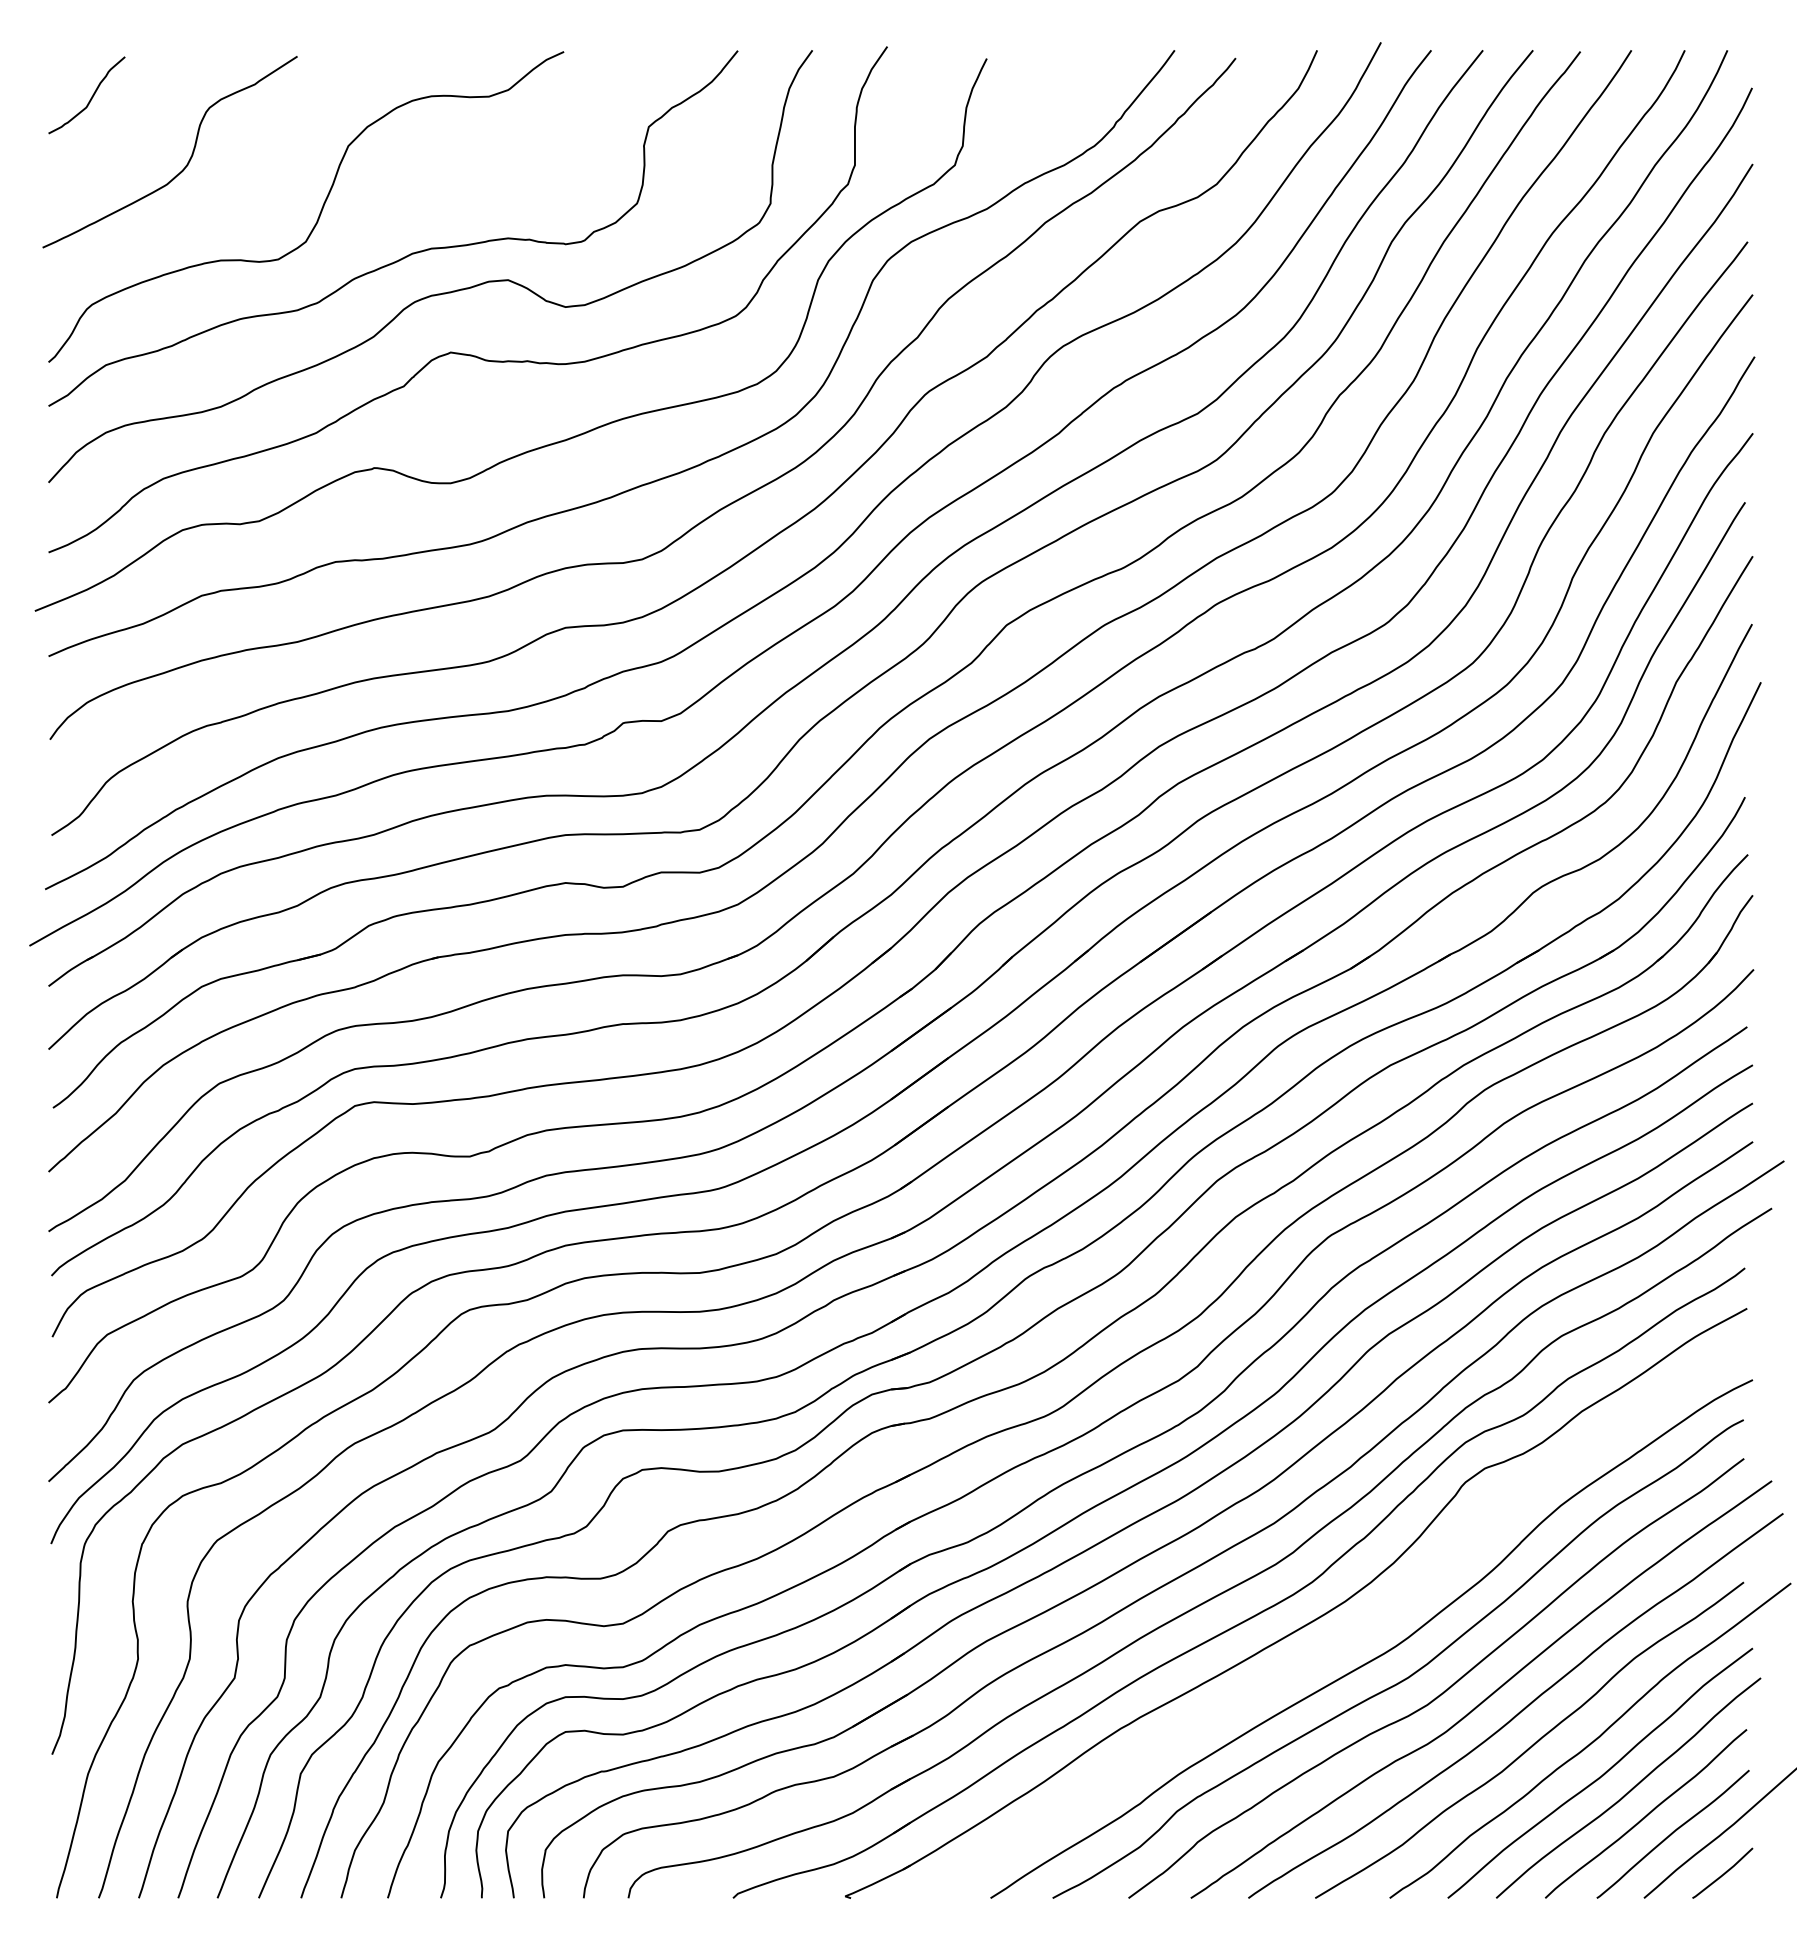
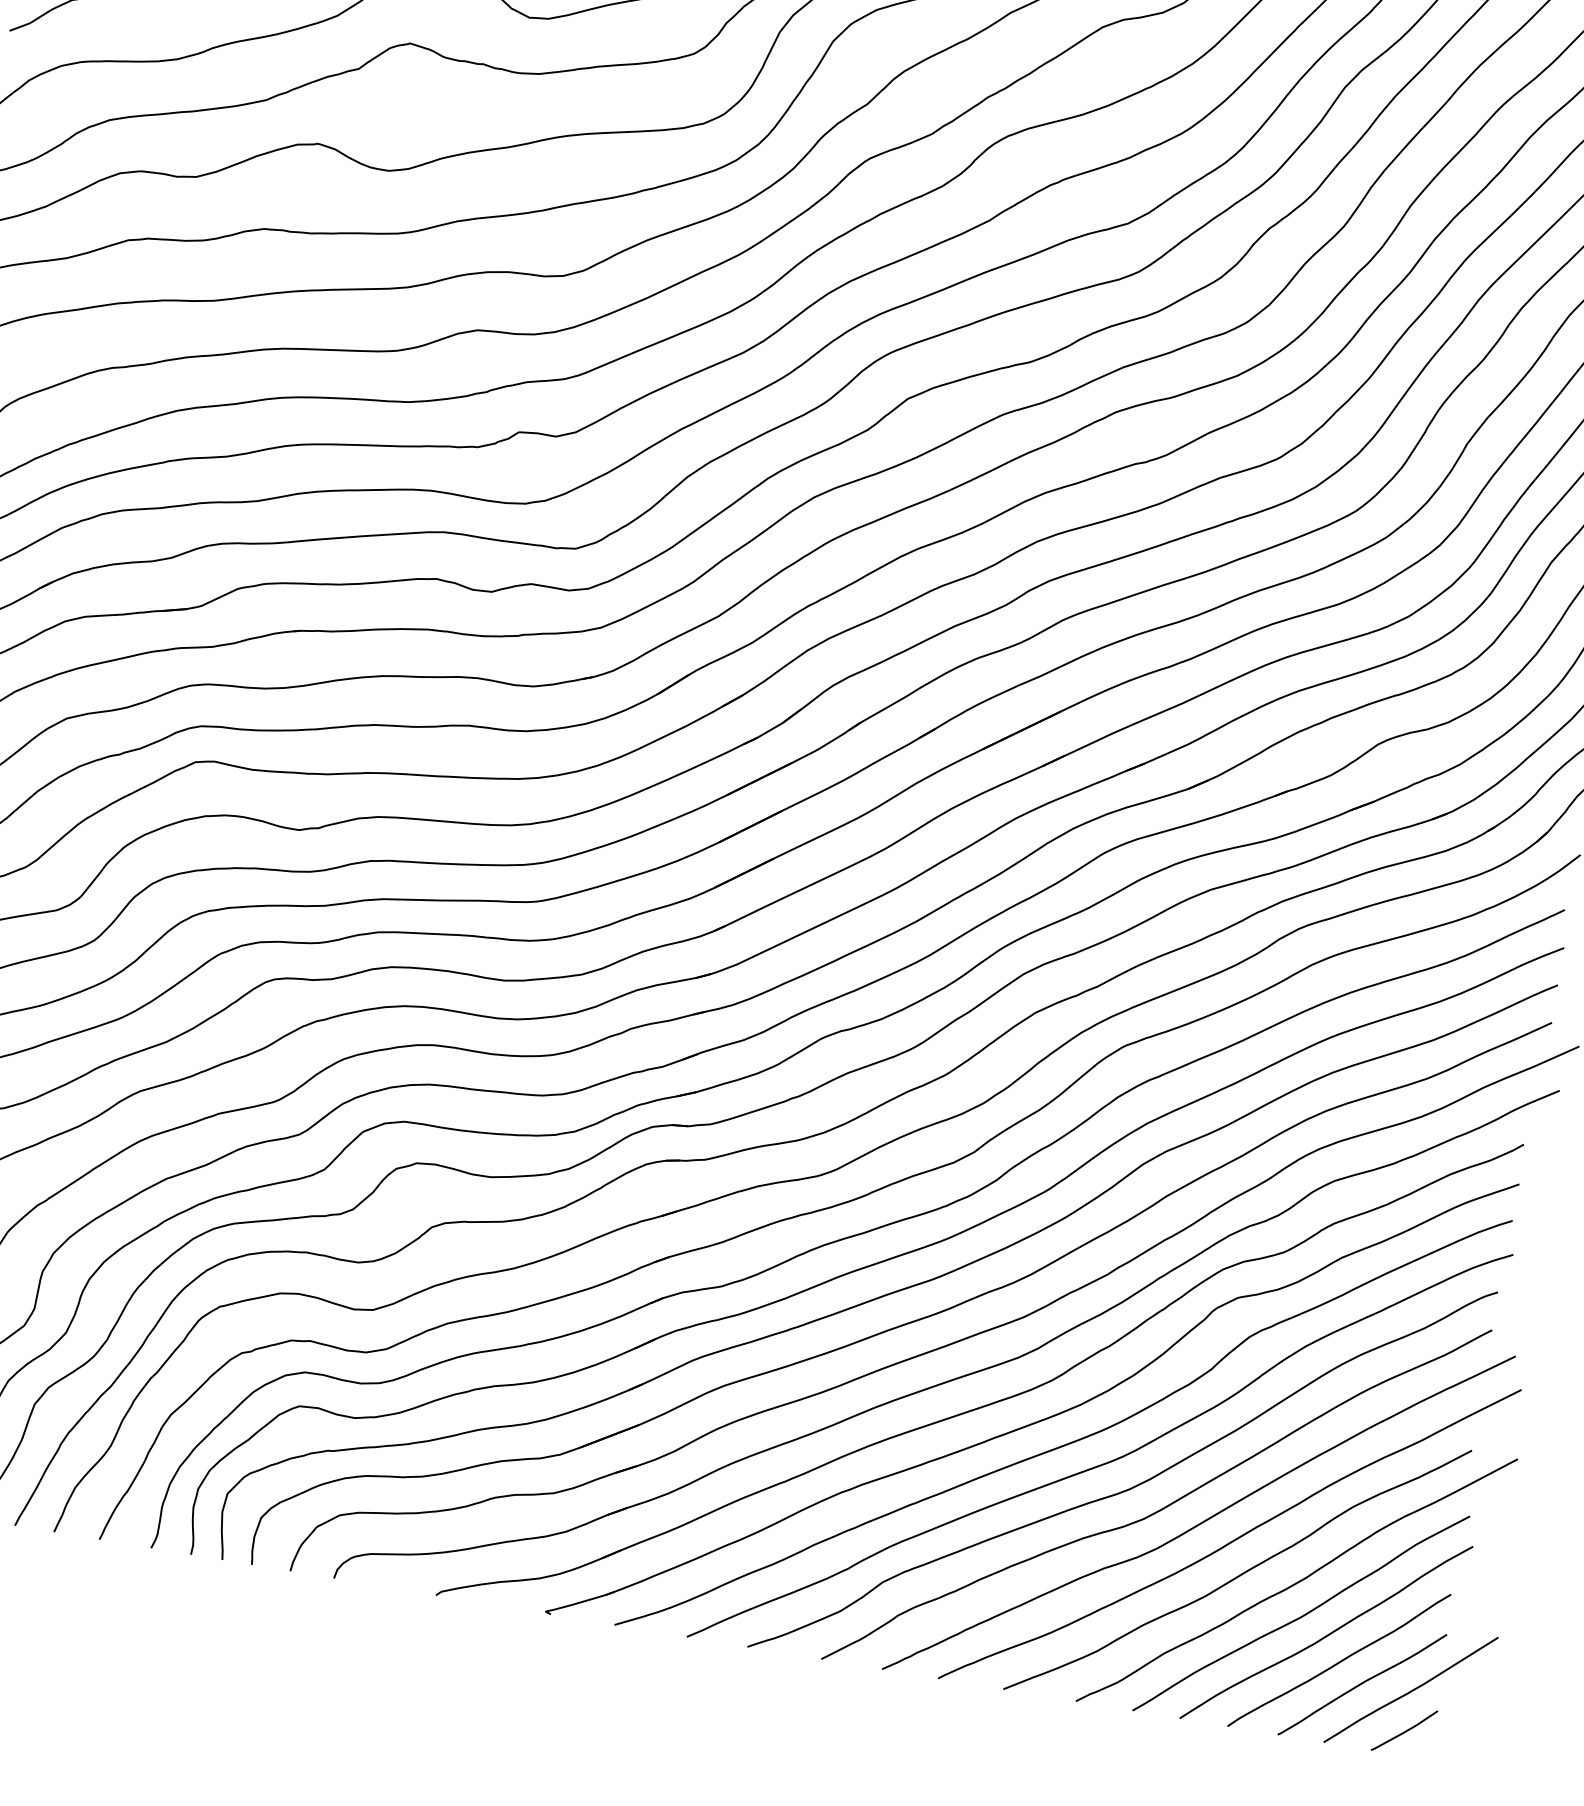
curve: (1342, 1639) -> (1071, 1441), added

